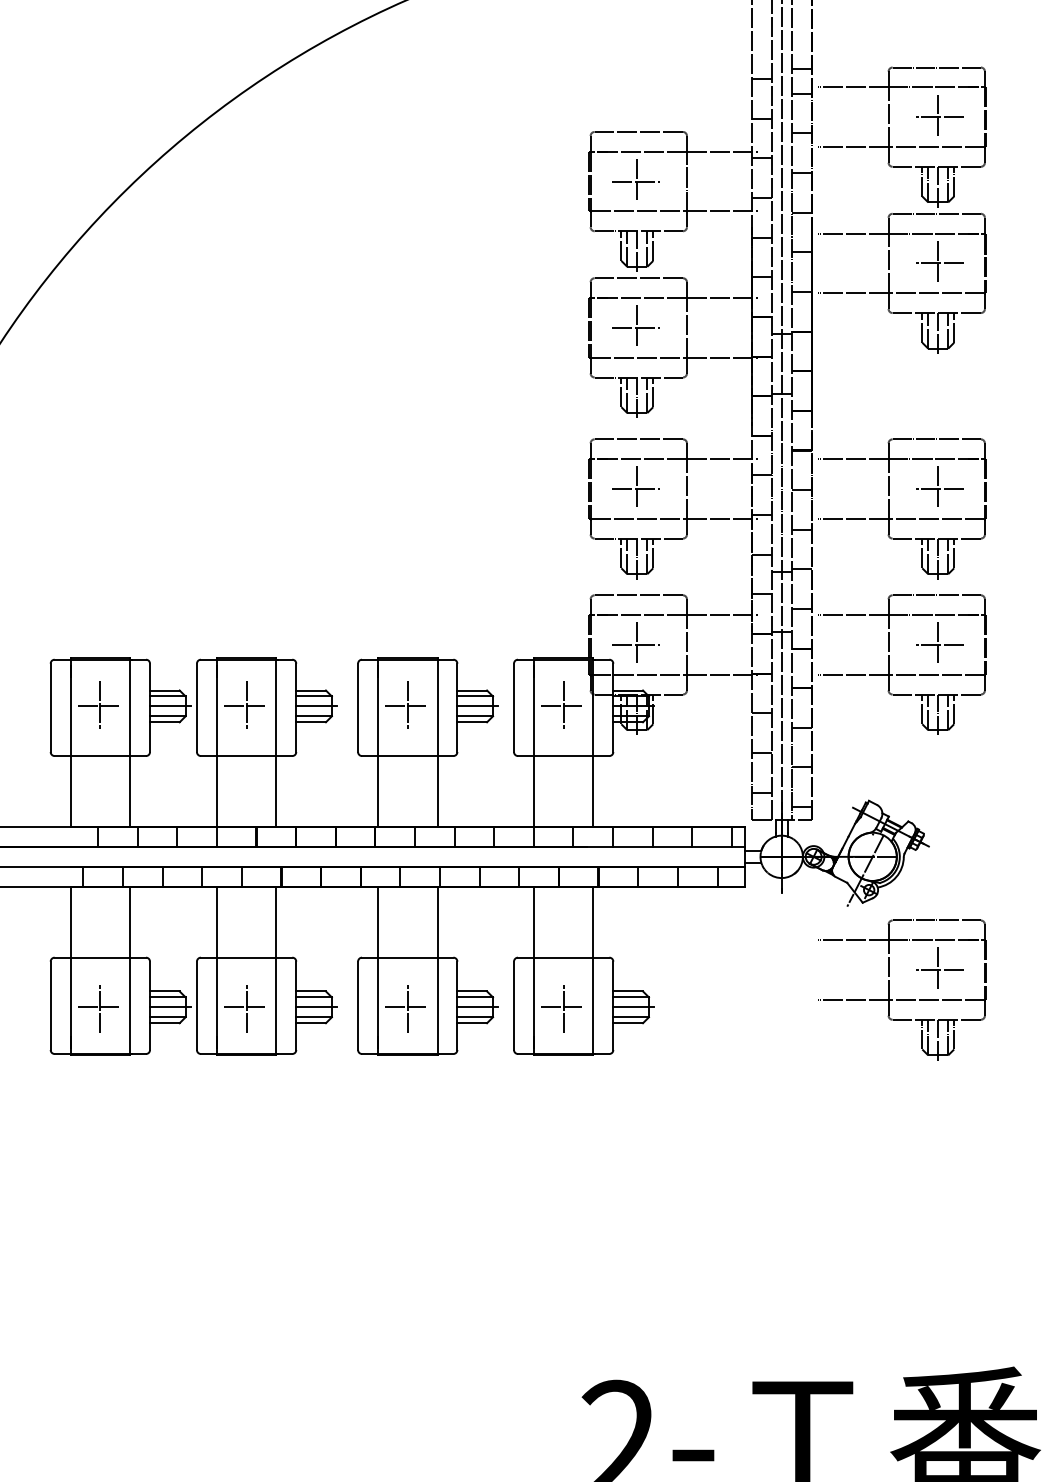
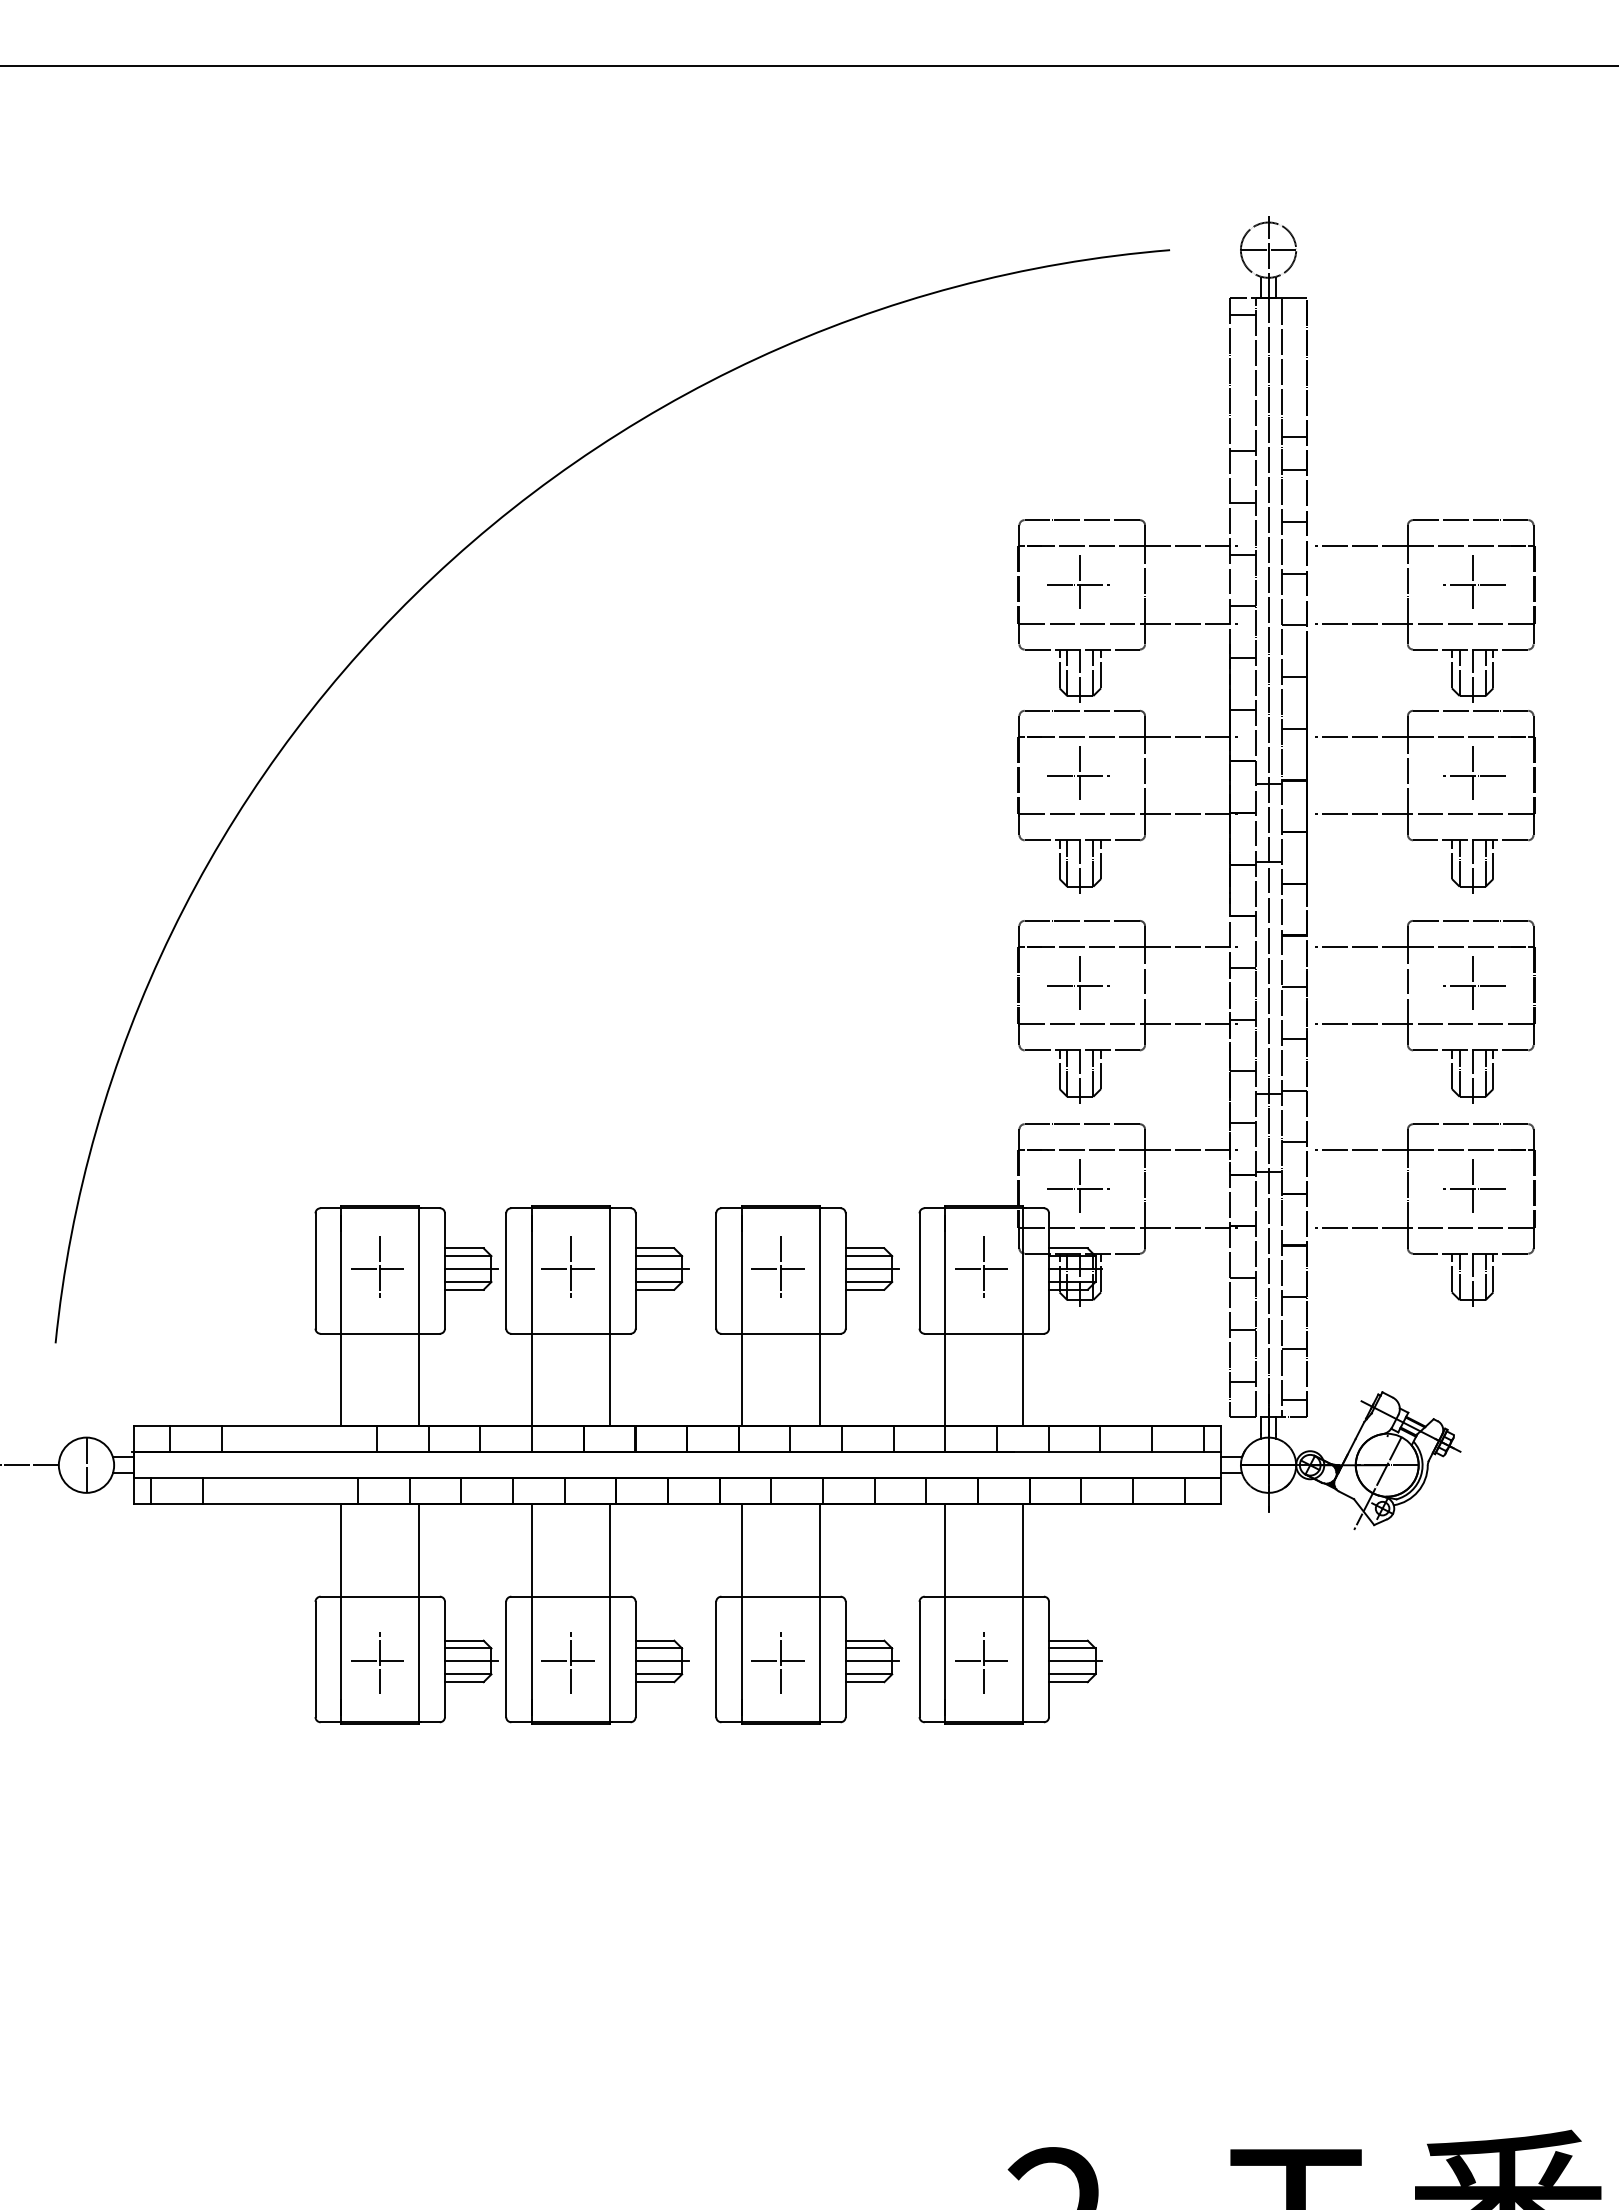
part: (902, 210) -> (1425, 706), moved
part: (902, 999) -> (1425, 1651), removed

